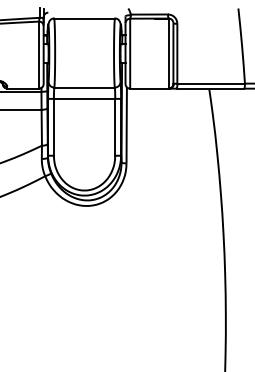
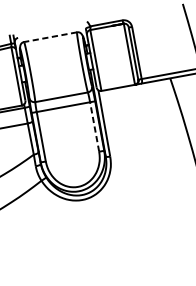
line: (84, 18) -> (50, 37), solid -> dashed
line: (115, 126) -> (94, 126), solid -> dashed

